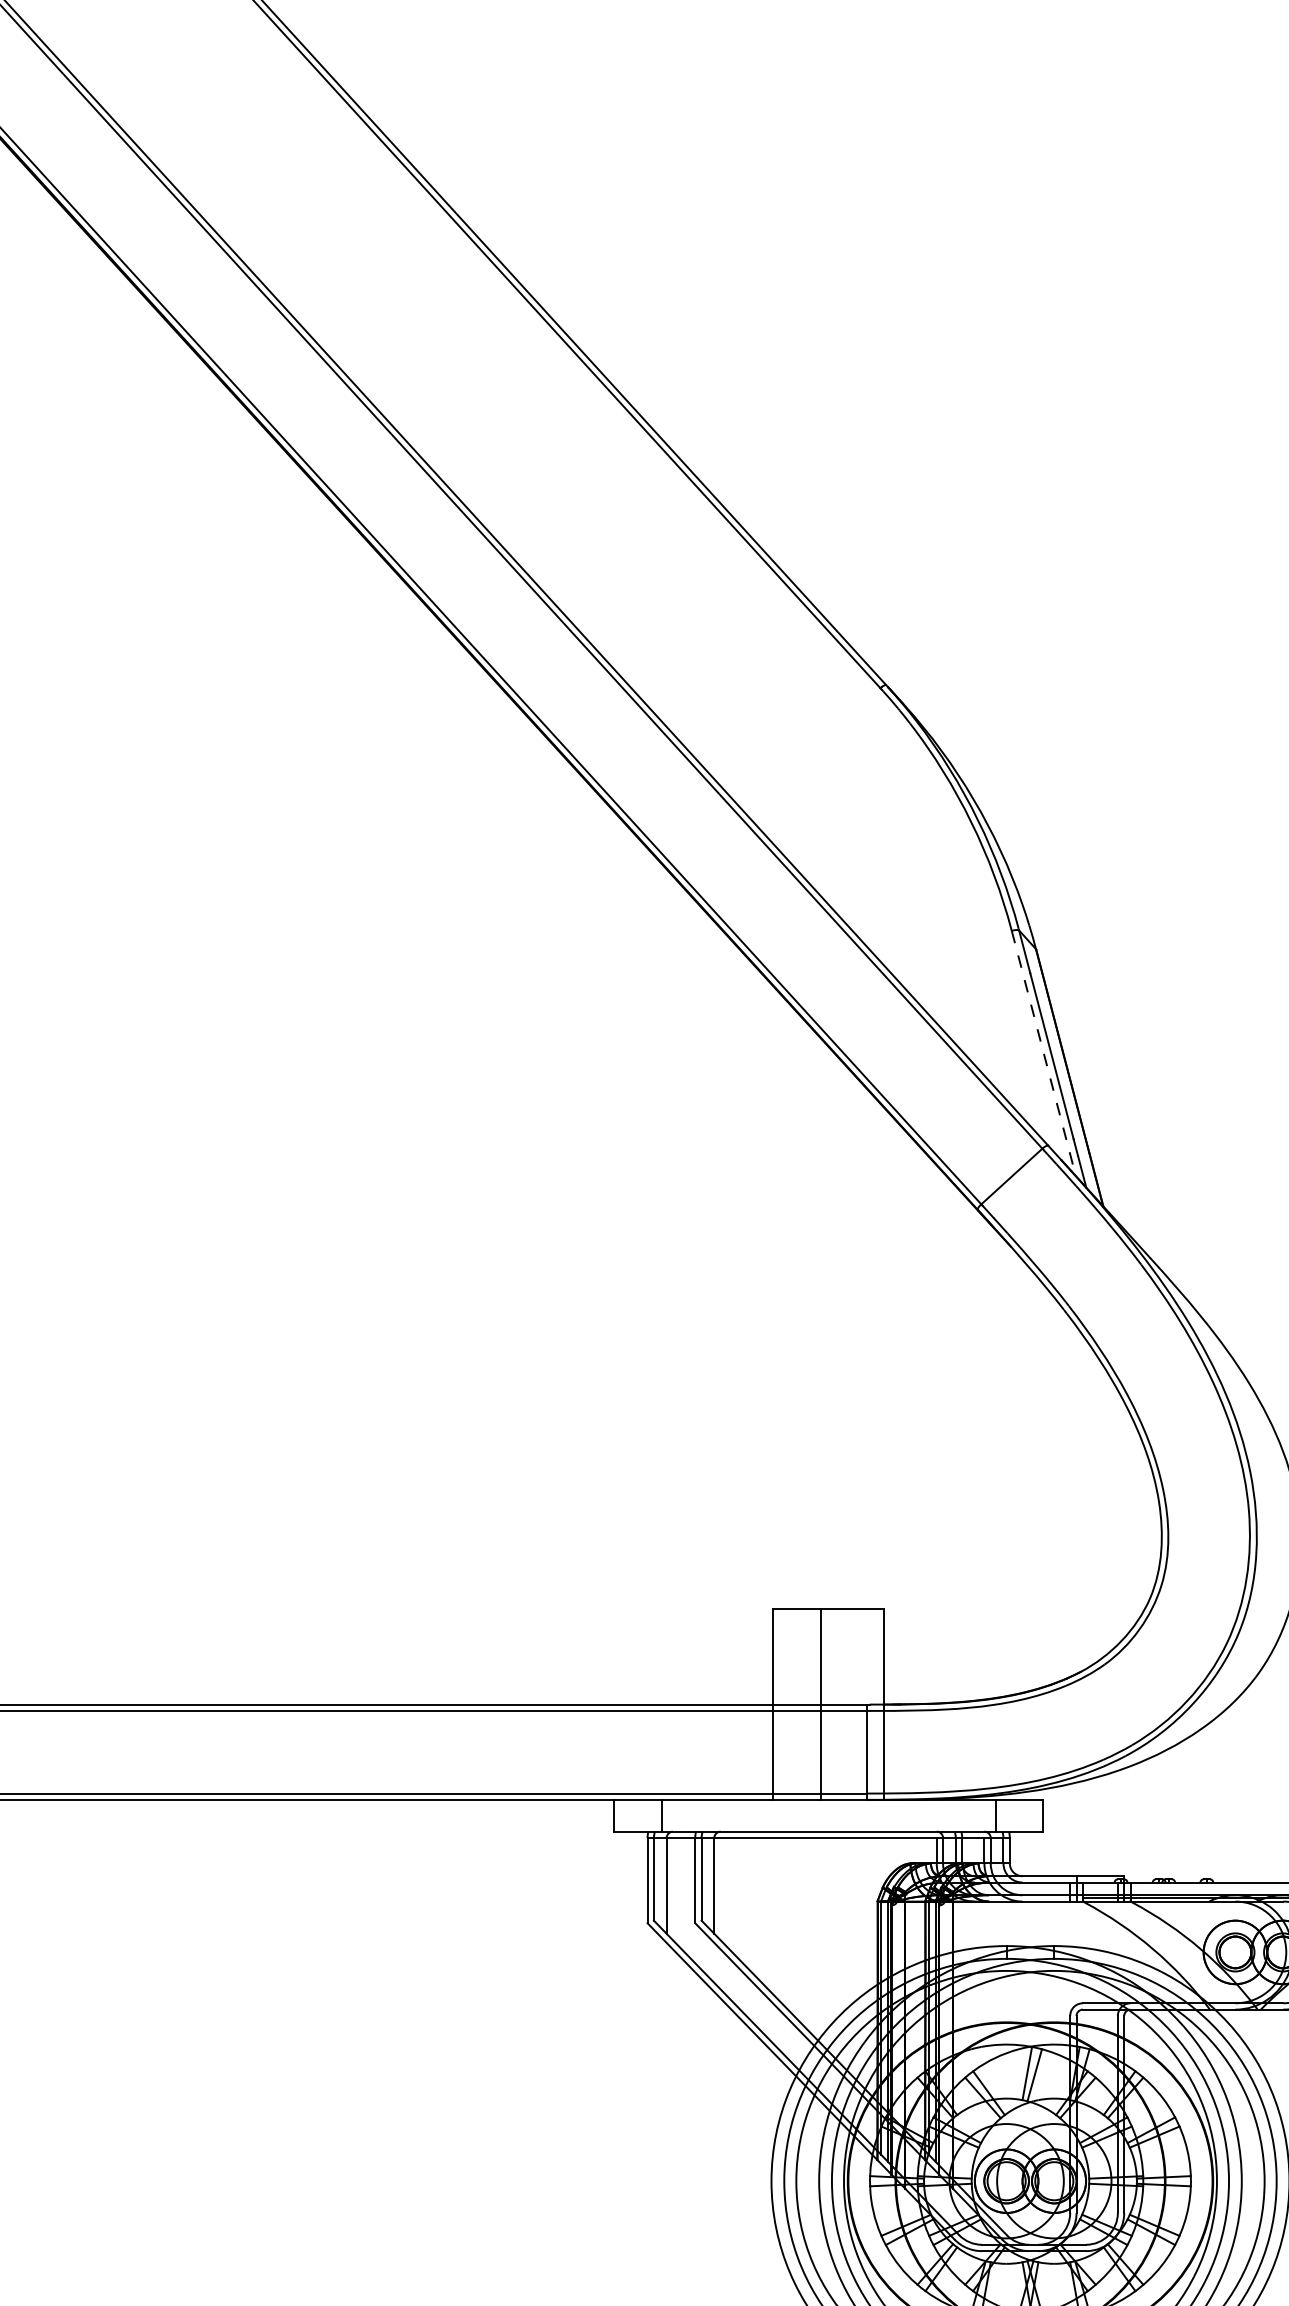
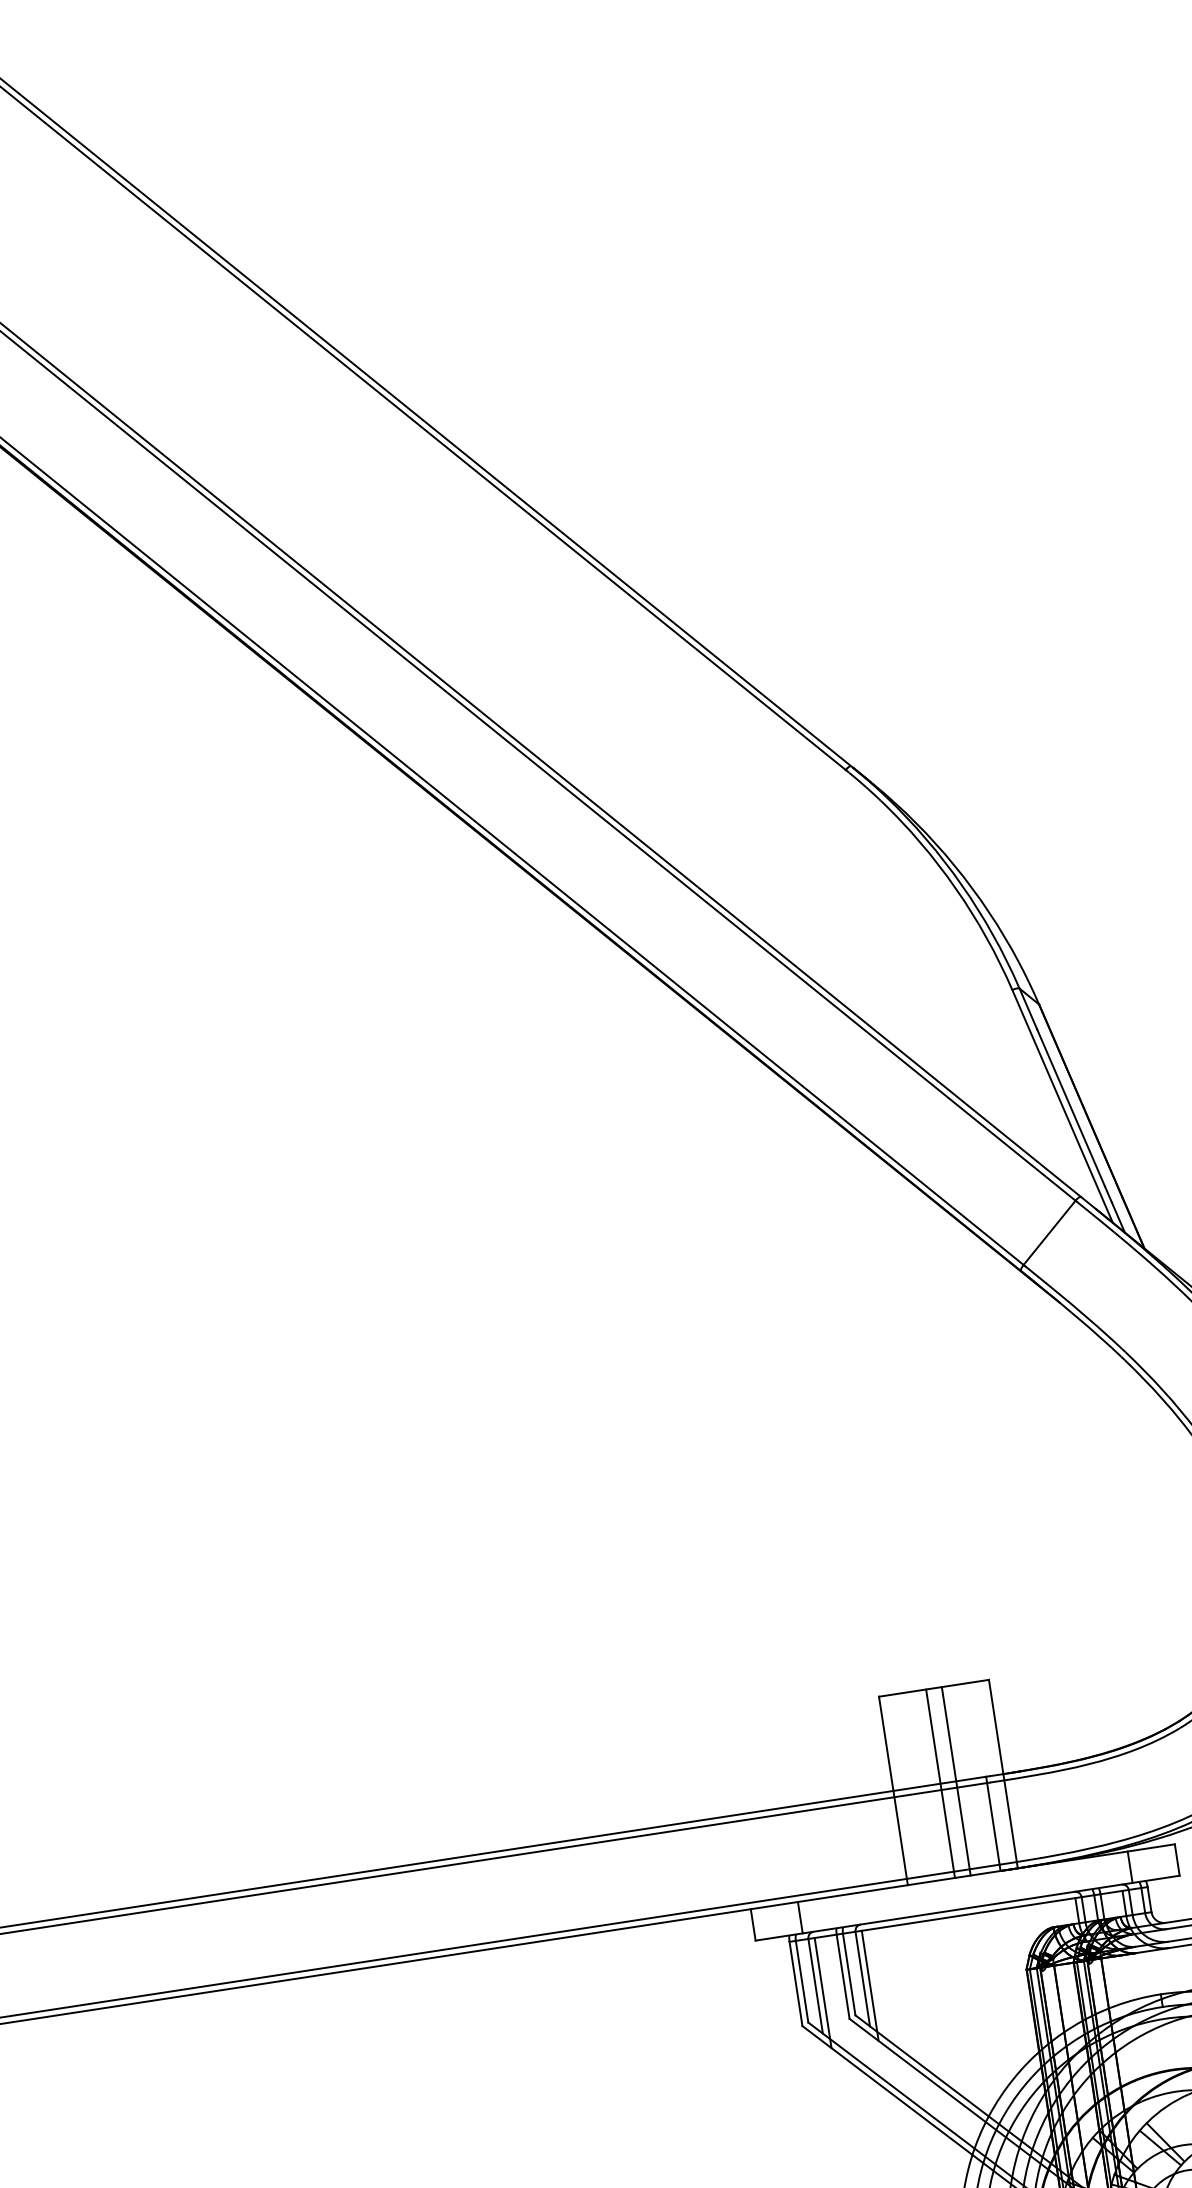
line: (1043, 1053) -> (1062, 1106), dashed -> solid
line: (836, 1704) -> (956, 1781), added
line: (672, 1893) -> (822, 1992), added
line: (720, 1893) -> (870, 1985), added

